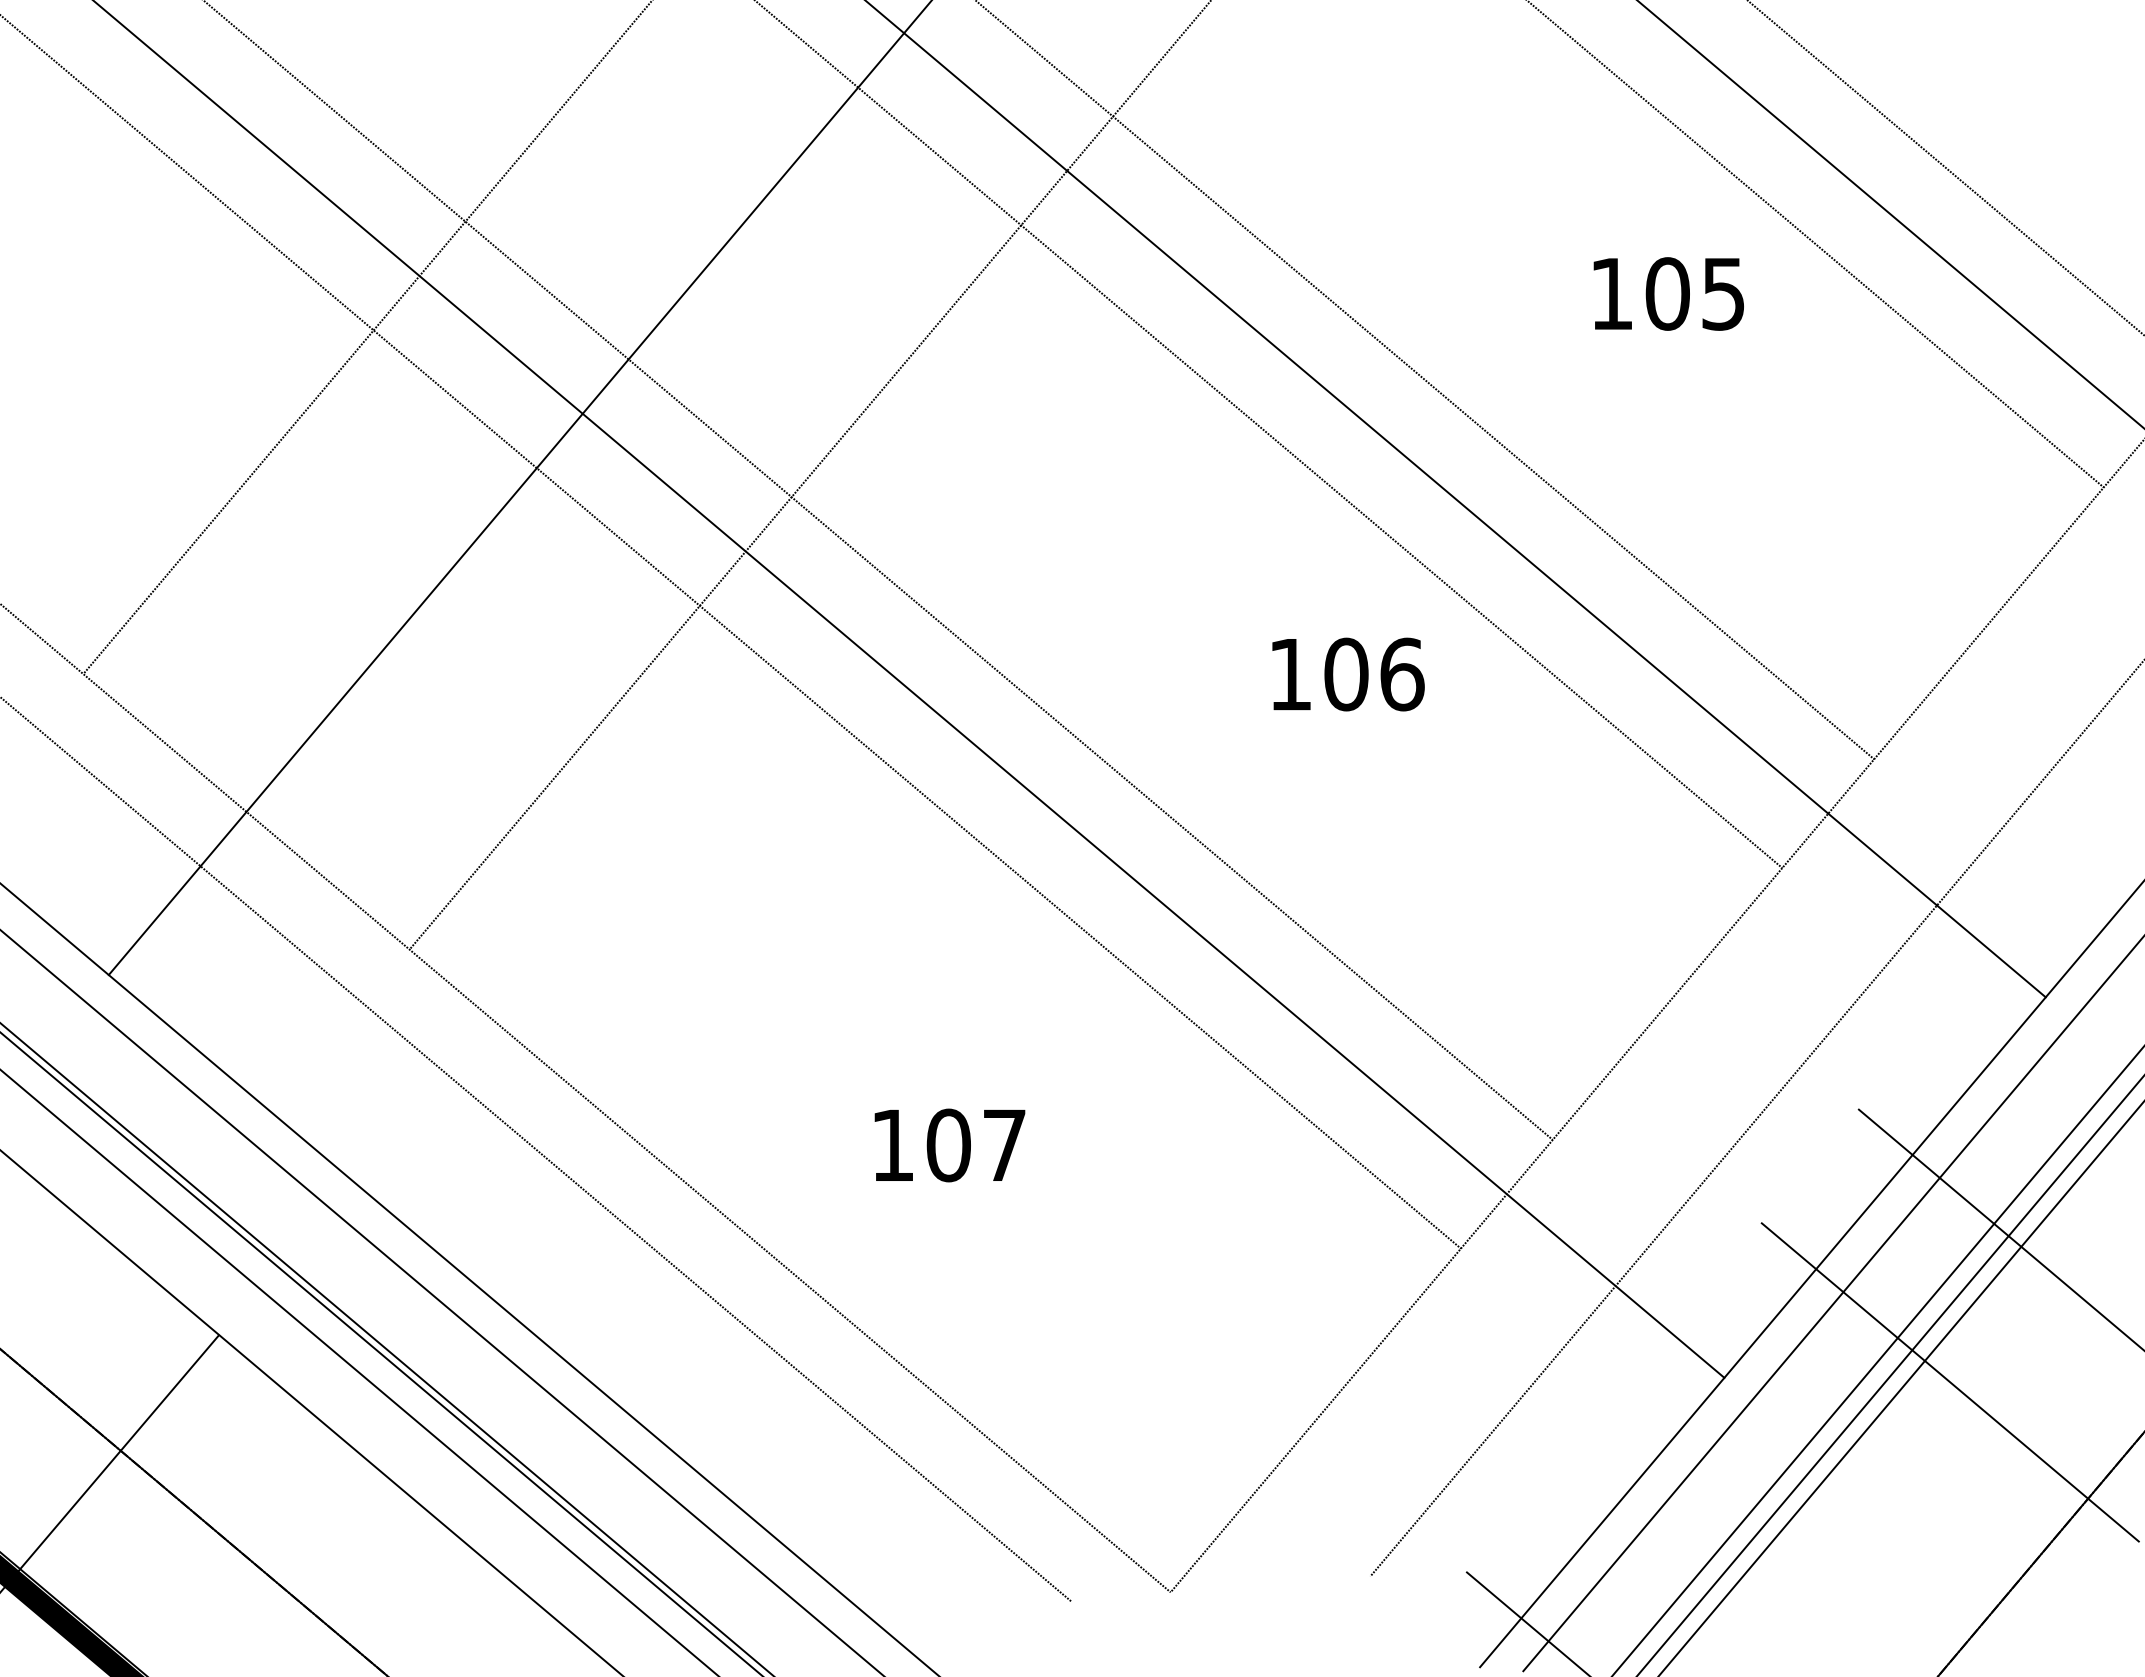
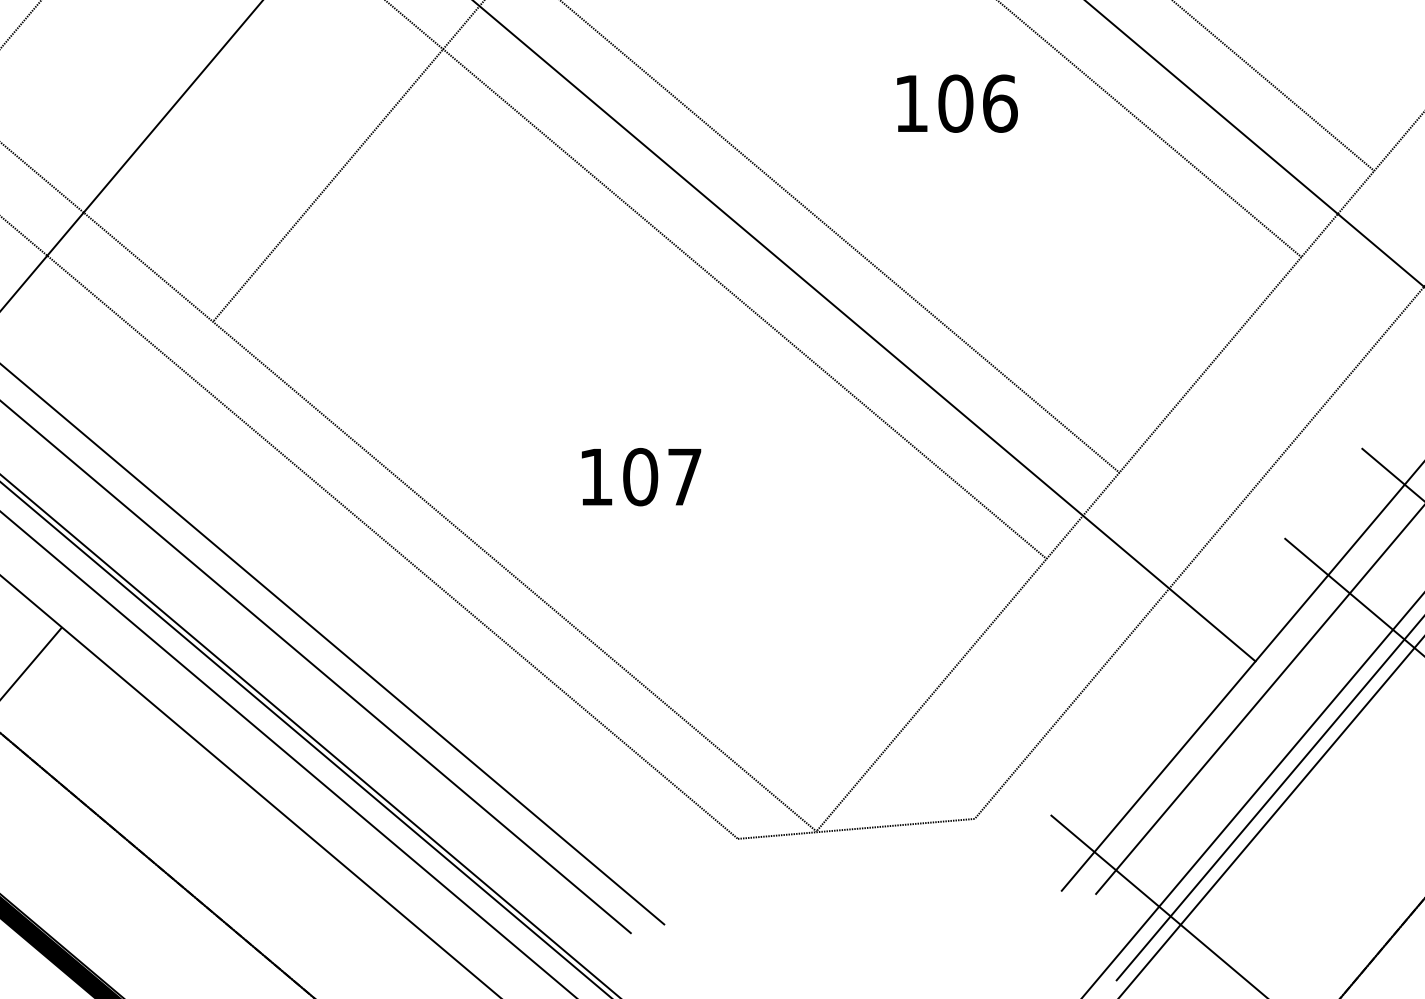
line: (1220, 1588) -> (855, 828), added

